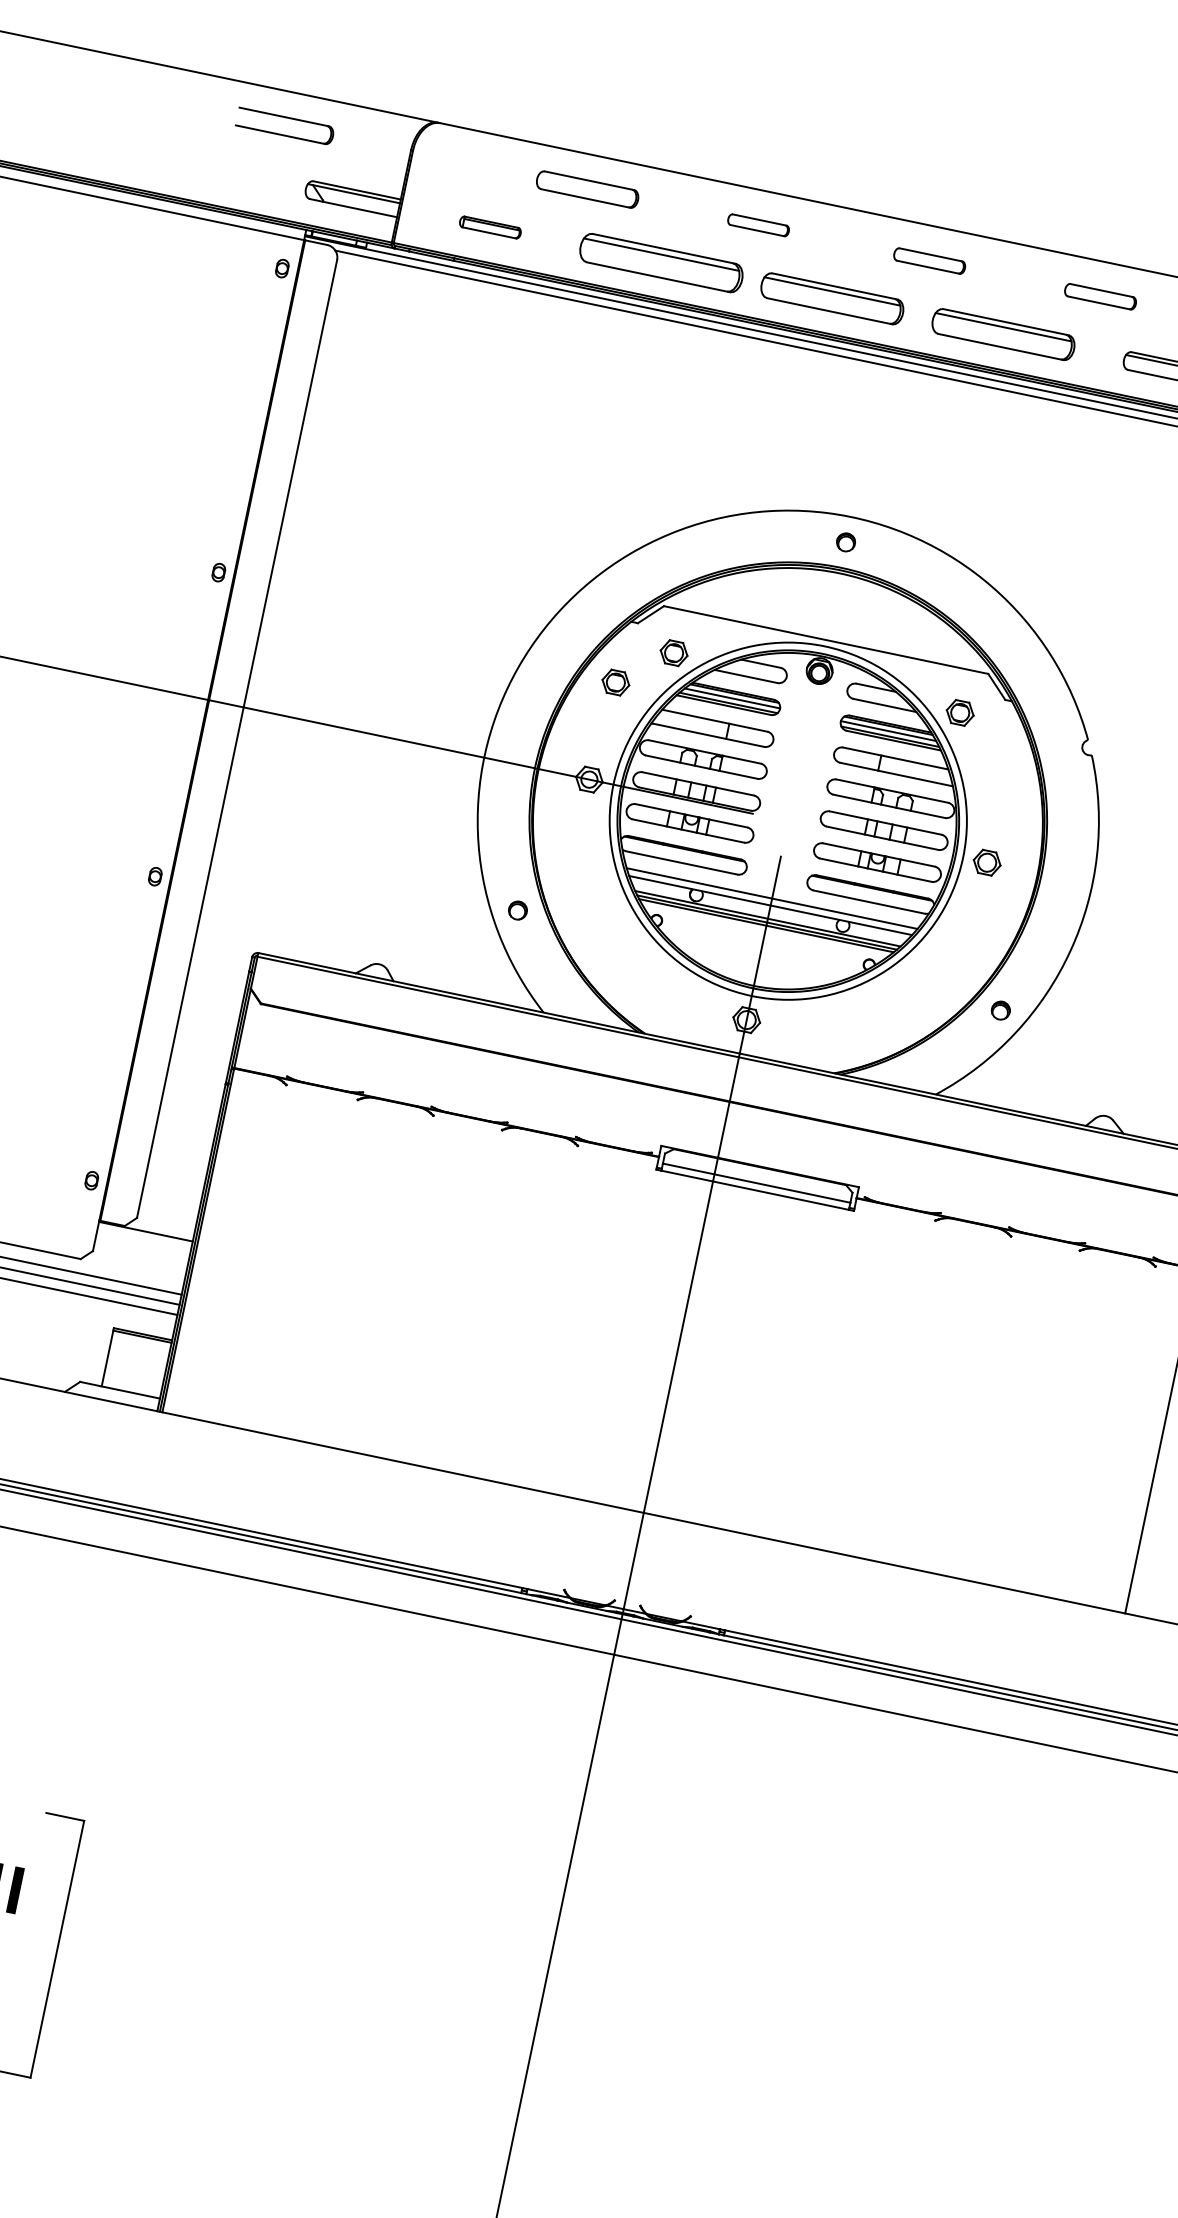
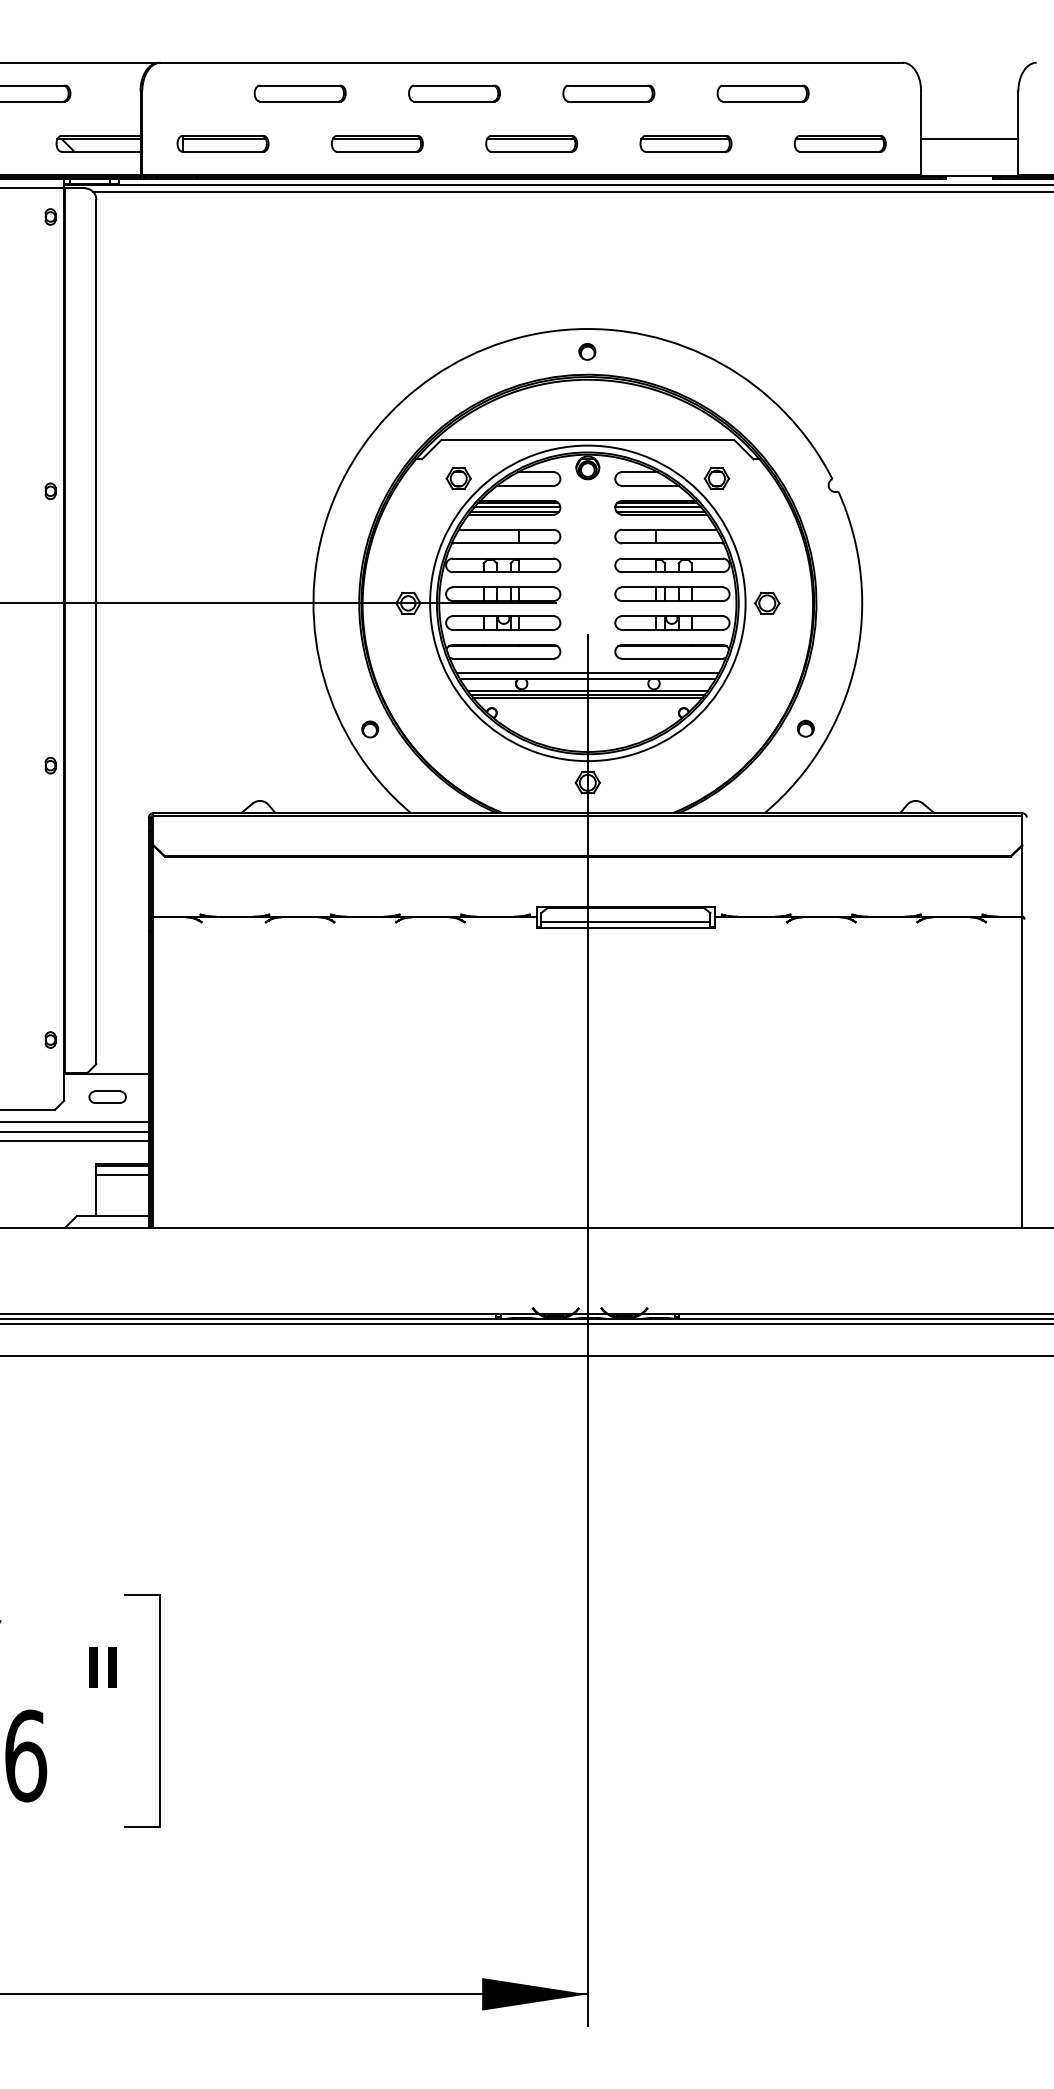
part: (758, 225) -> (454, 93), size x1.67
part: (489, 227) -> (222, 143), size x1.67
part: (929, 260) -> (608, 93), size x1.43
part: (661, 262) -> (377, 143), size x0.62
part: (1099, 296) -> (762, 93), size x1.43
part: (832, 298) -> (531, 143), size x0.71
part: (1002, 334) -> (685, 143), size x0.71
part: (615, 682) -> (413, 514), removed
part: (141, 1256) -> (107, 1096), added
line: (140, 1346) -> (122, 1174), added

